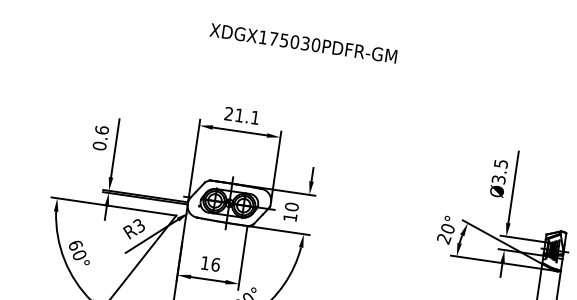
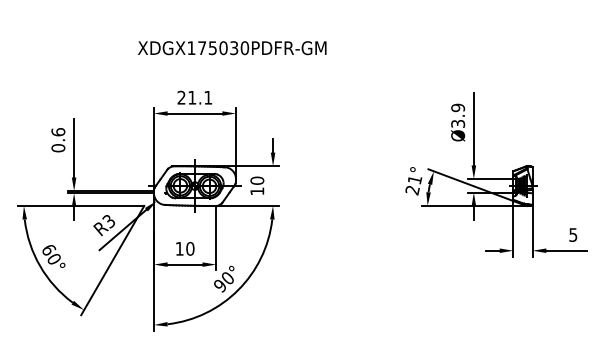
text: (303, 43) -> (232, 48), moved
text: (500, 163) -> (457, 107), Ø3.5 -> Ø3.9
text: (448, 228) -> (415, 179), 20° -> 21°
text: (215, 264) -> (190, 248), 16 -> 10

